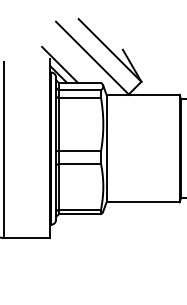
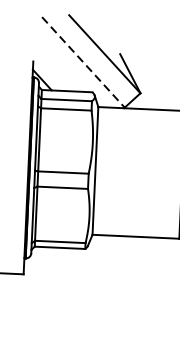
line: (92, 58) -> (83, 62), solid -> dashed
line: (59, 64) -> (43, 68), removed

